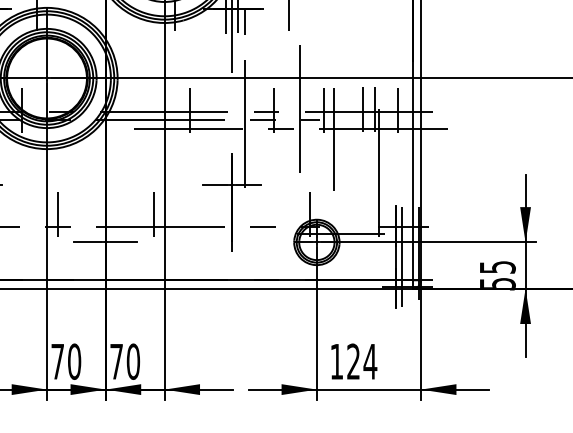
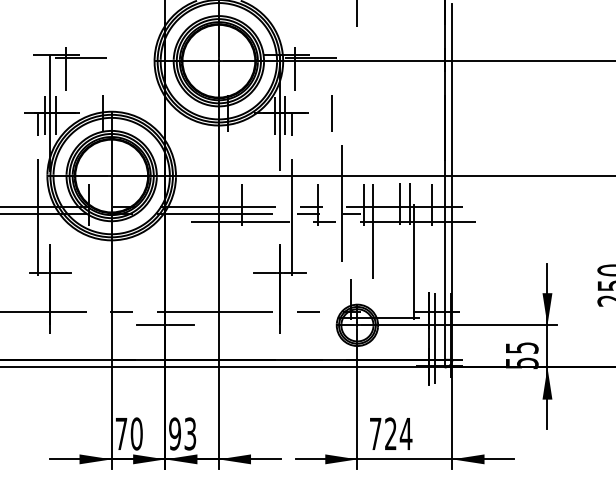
line: (57, 214) -> (121, 299), removed
line: (153, 214) -> (208, 299), removed
text: (124, 361) -> (182, 433), 70 -> 93
text: (336, 361) -> (375, 433), 124 -> 724

